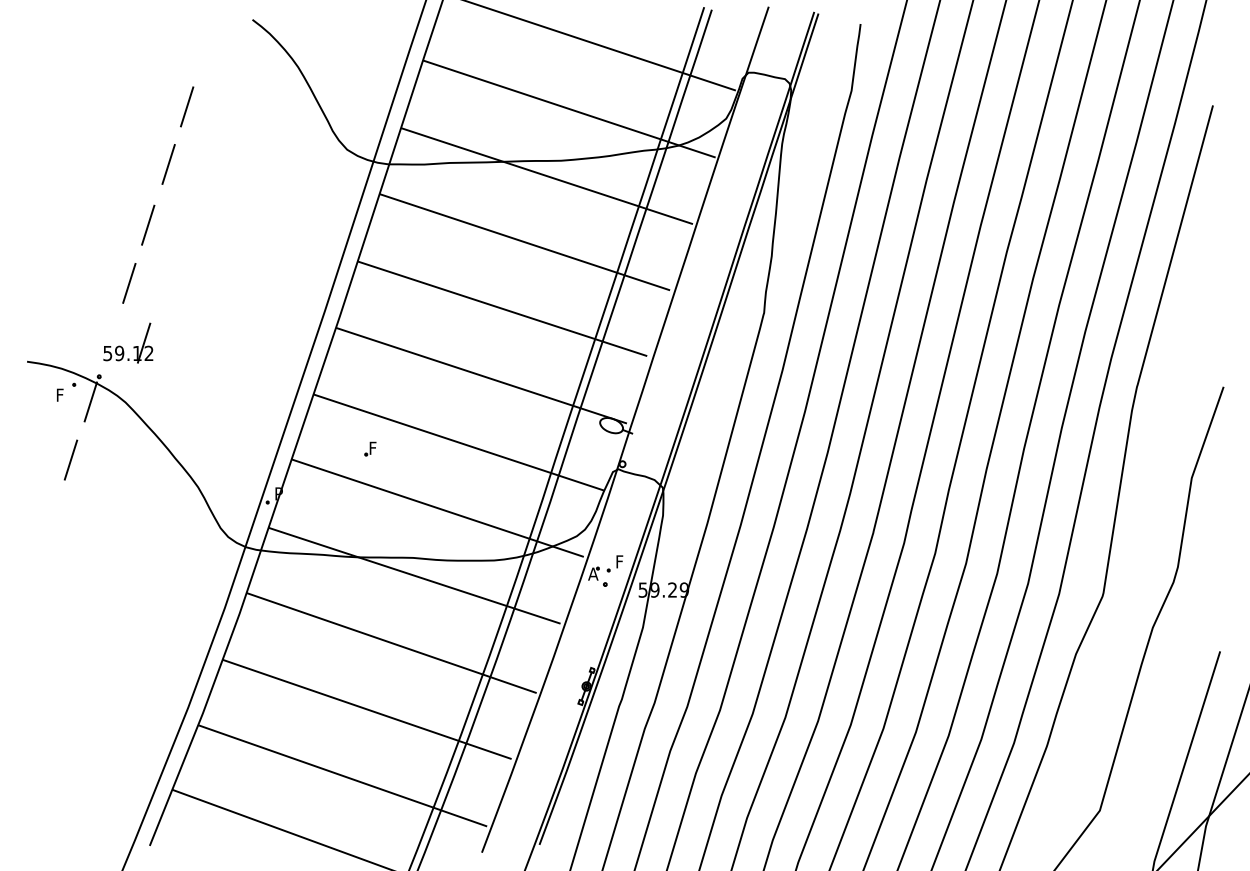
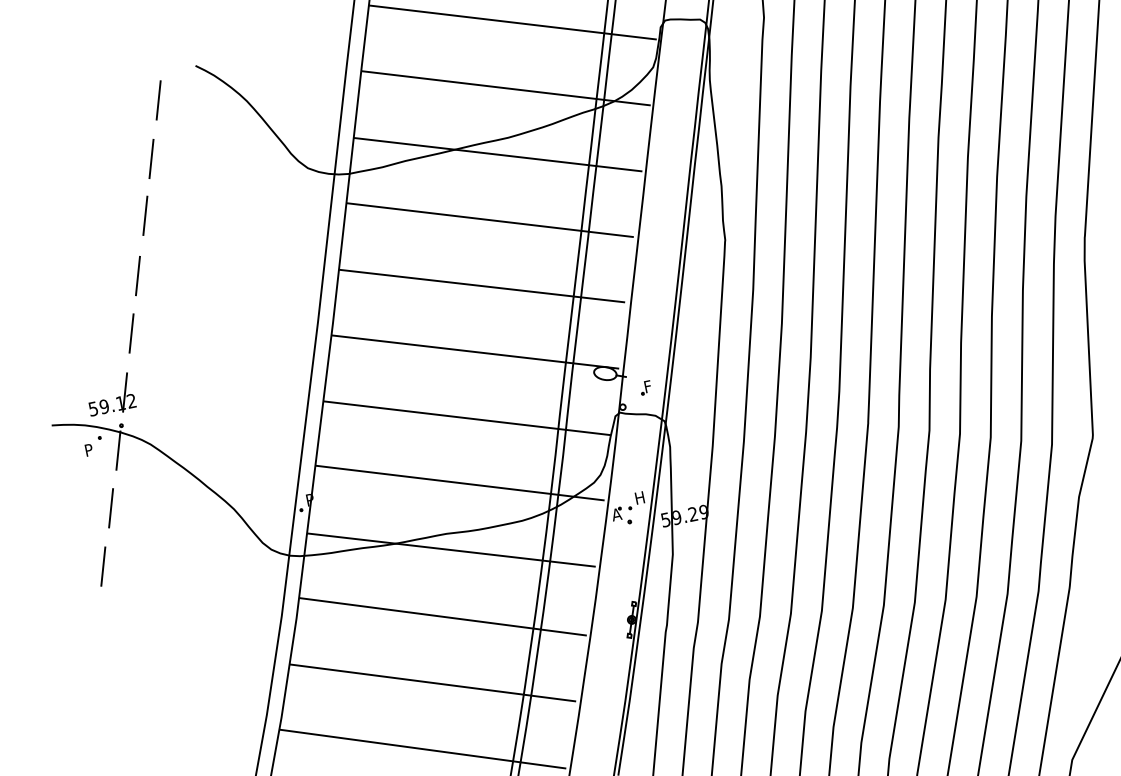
line: (206, 47) -> (158, 100), added
part: (133, 346) -> (115, 397), moved
text: (61, 392) -> (89, 447), F -> P
part: (370, 448) -> (645, 387), moved
line: (50, 518) -> (103, 566), added
text: (621, 561) -> (640, 497), F -> H

